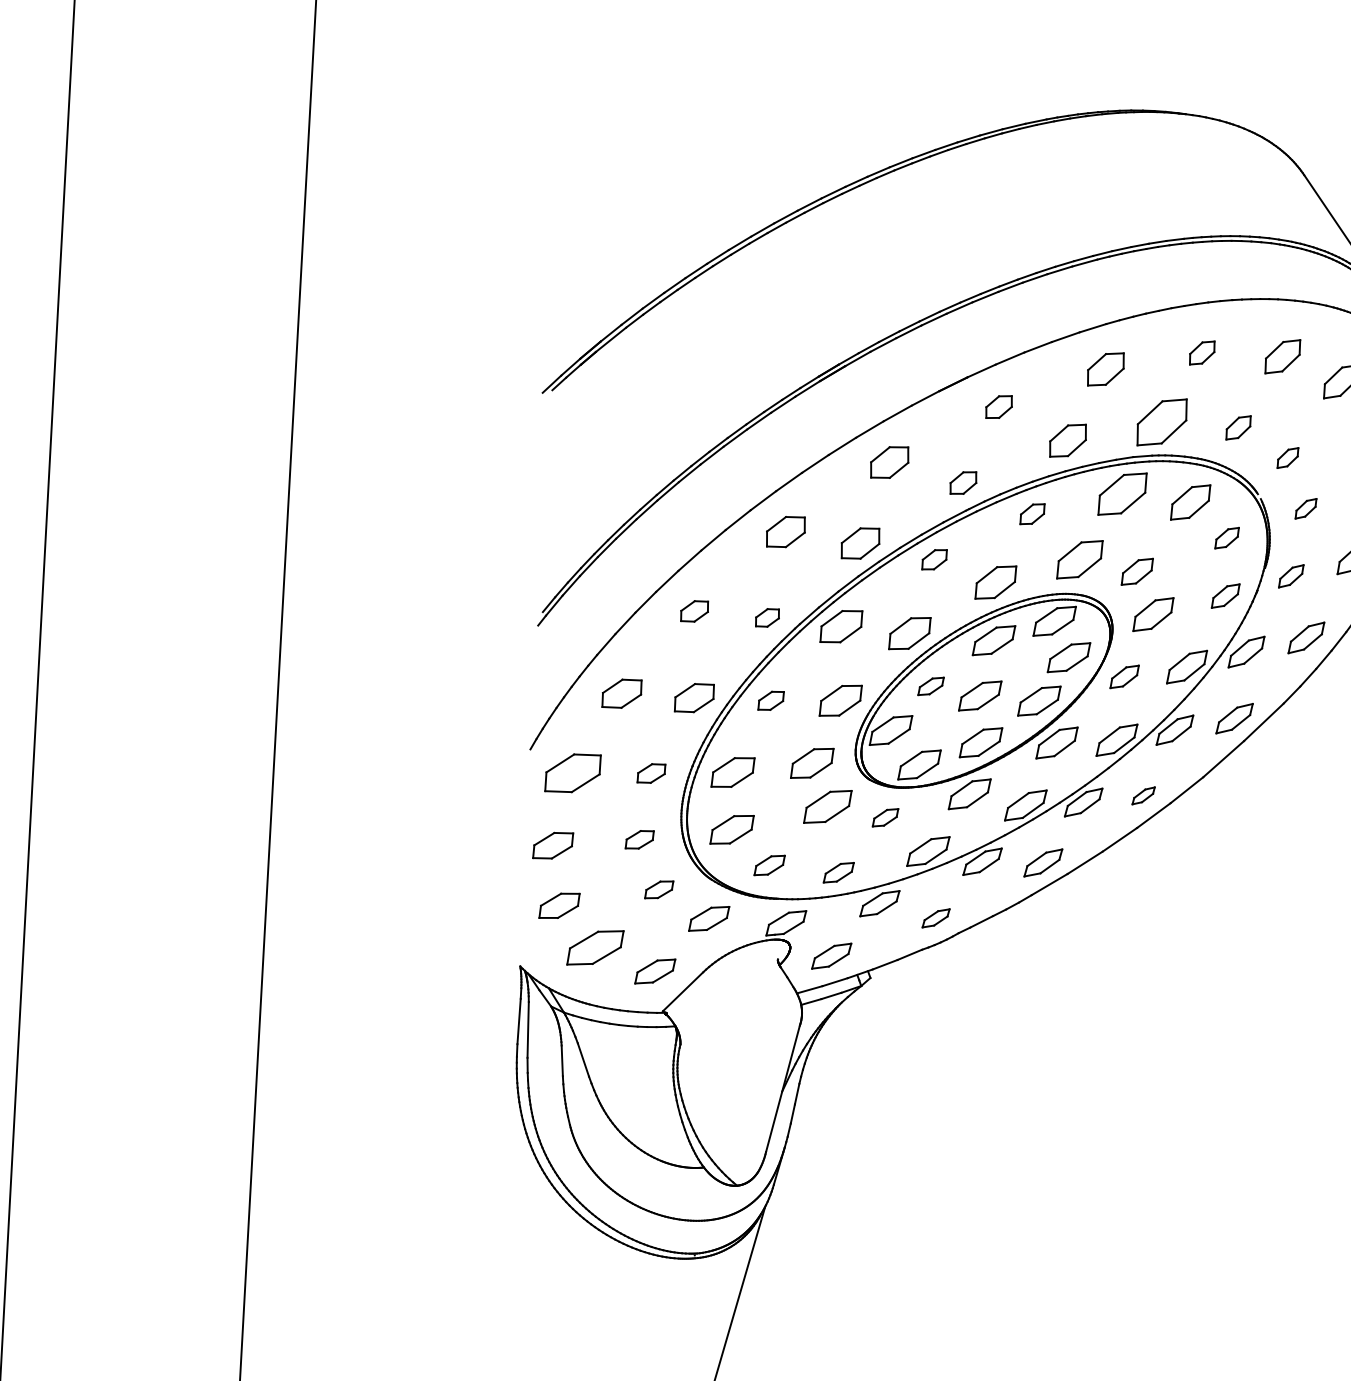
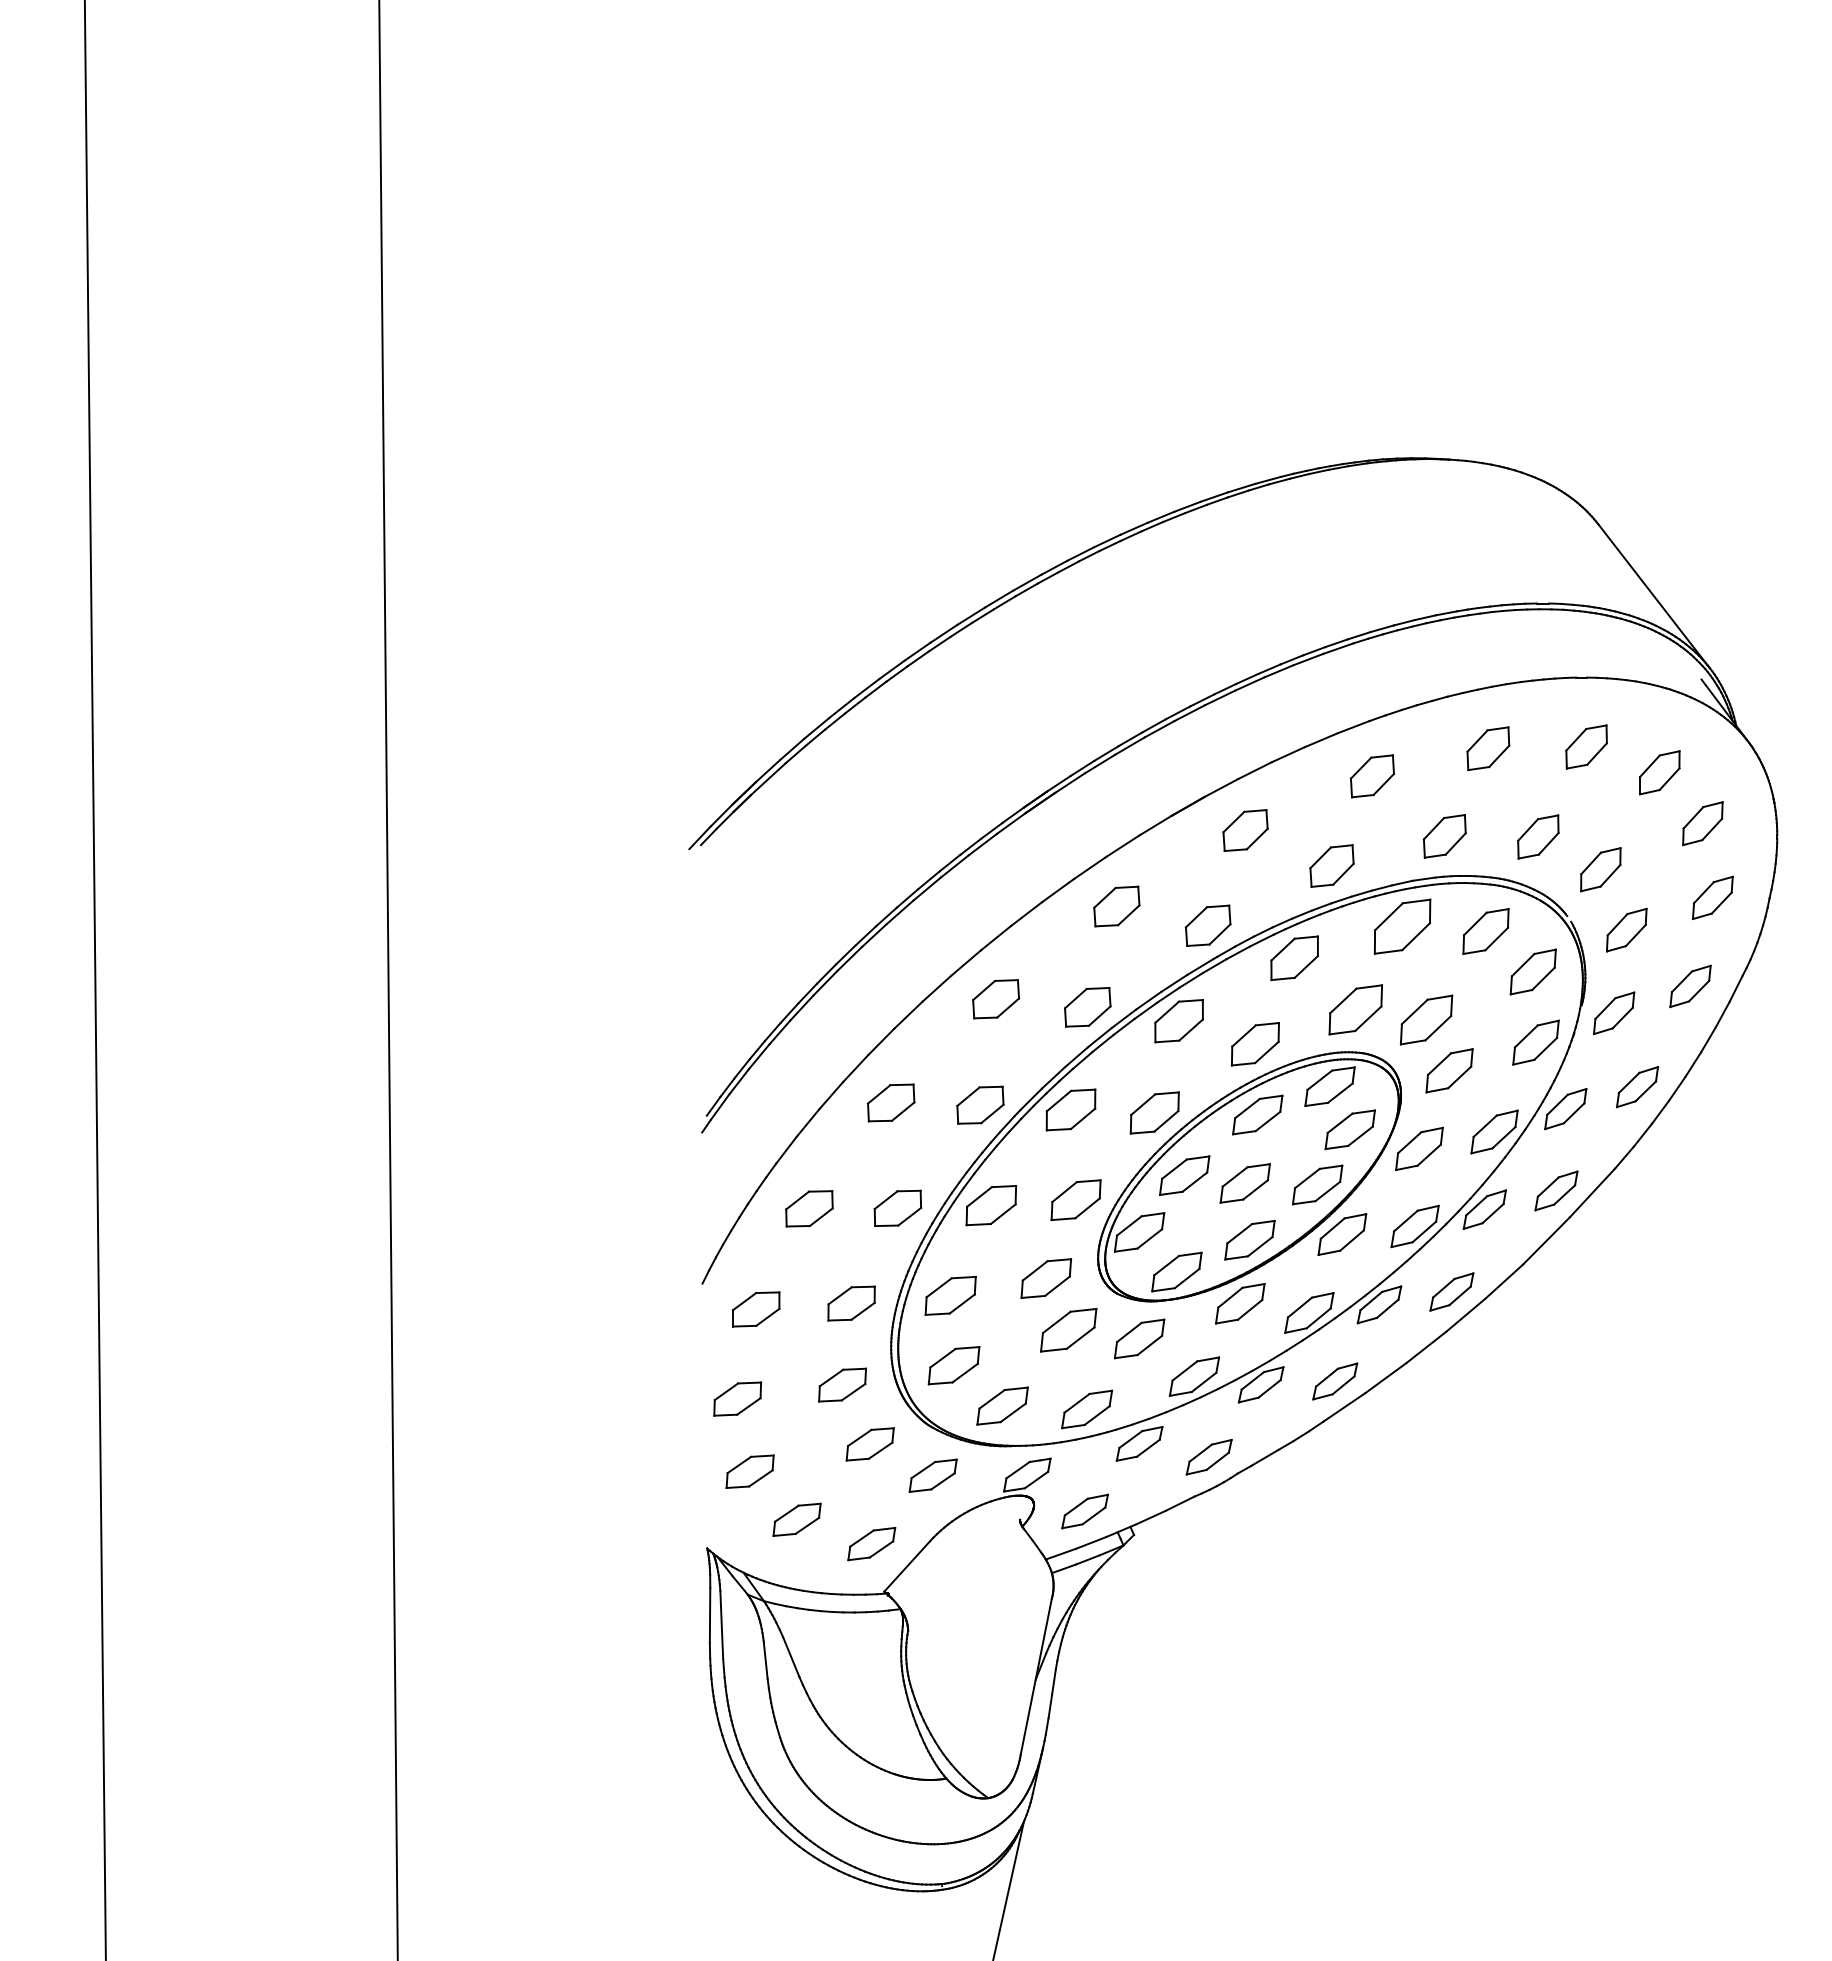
part: (1202, 352) -> (1488, 748), size x1.43
part: (999, 407) -> (1245, 830), size x1.43
part: (1161, 422) -> (1444, 836), size x0.71
part: (1238, 427) -> (1538, 836), size x1.43
part: (1287, 457) -> (1600, 869), size x1.67
part: (962, 482) -> (1207, 925), size x1.43
part: (1305, 508) -> (1626, 929), size x1.67
part: (1032, 513) -> (1294, 957), size x1.67
part: (1226, 537) -> (1532, 971), size x1.67
part: (934, 559) -> (1178, 1021), size x1.67
part: (1137, 571) -> (1426, 1019), size x1.43
part: (1291, 576) -> (1614, 1013), size x1.43
part: (1225, 596) -> (1535, 1042), size x1.43
part: (694, 611) -> (891, 1102), size x1.43
part: (767, 617) -> (980, 1104), size x1.67
part: (1124, 676) -> (1419, 1148), size x1.43
part: (930, 686) -> (1184, 1175), size x1.67
part: (771, 700) -> (991, 1205), size x1.67
part: (573, 773) -> (756, 1309), size x0.71
part: (651, 773) -> (851, 1303), size x1.43
part: (1143, 795) -> (1451, 1291), size x1.67
part: (885, 817) -> (1139, 1338), size x1.67
part: (639, 839) -> (842, 1384), size x1.43
part: (769, 865) -> (1002, 1405), size x1.43
part: (839, 872) -> (1087, 1409), size x1.43
part: (658, 889) -> (869, 1444), size x1.43
part: (935, 918) -> (1208, 1457), size x1.43
part: (594, 947) -> (796, 1519), size x0.71

